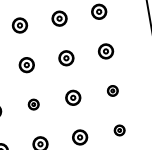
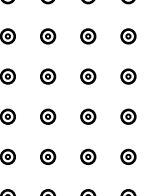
part: (112, 90) -> (128, 116), size x1.43
part: (34, 104) -> (48, 116), size x1.43
part: (119, 130) -> (128, 156), size x1.43

